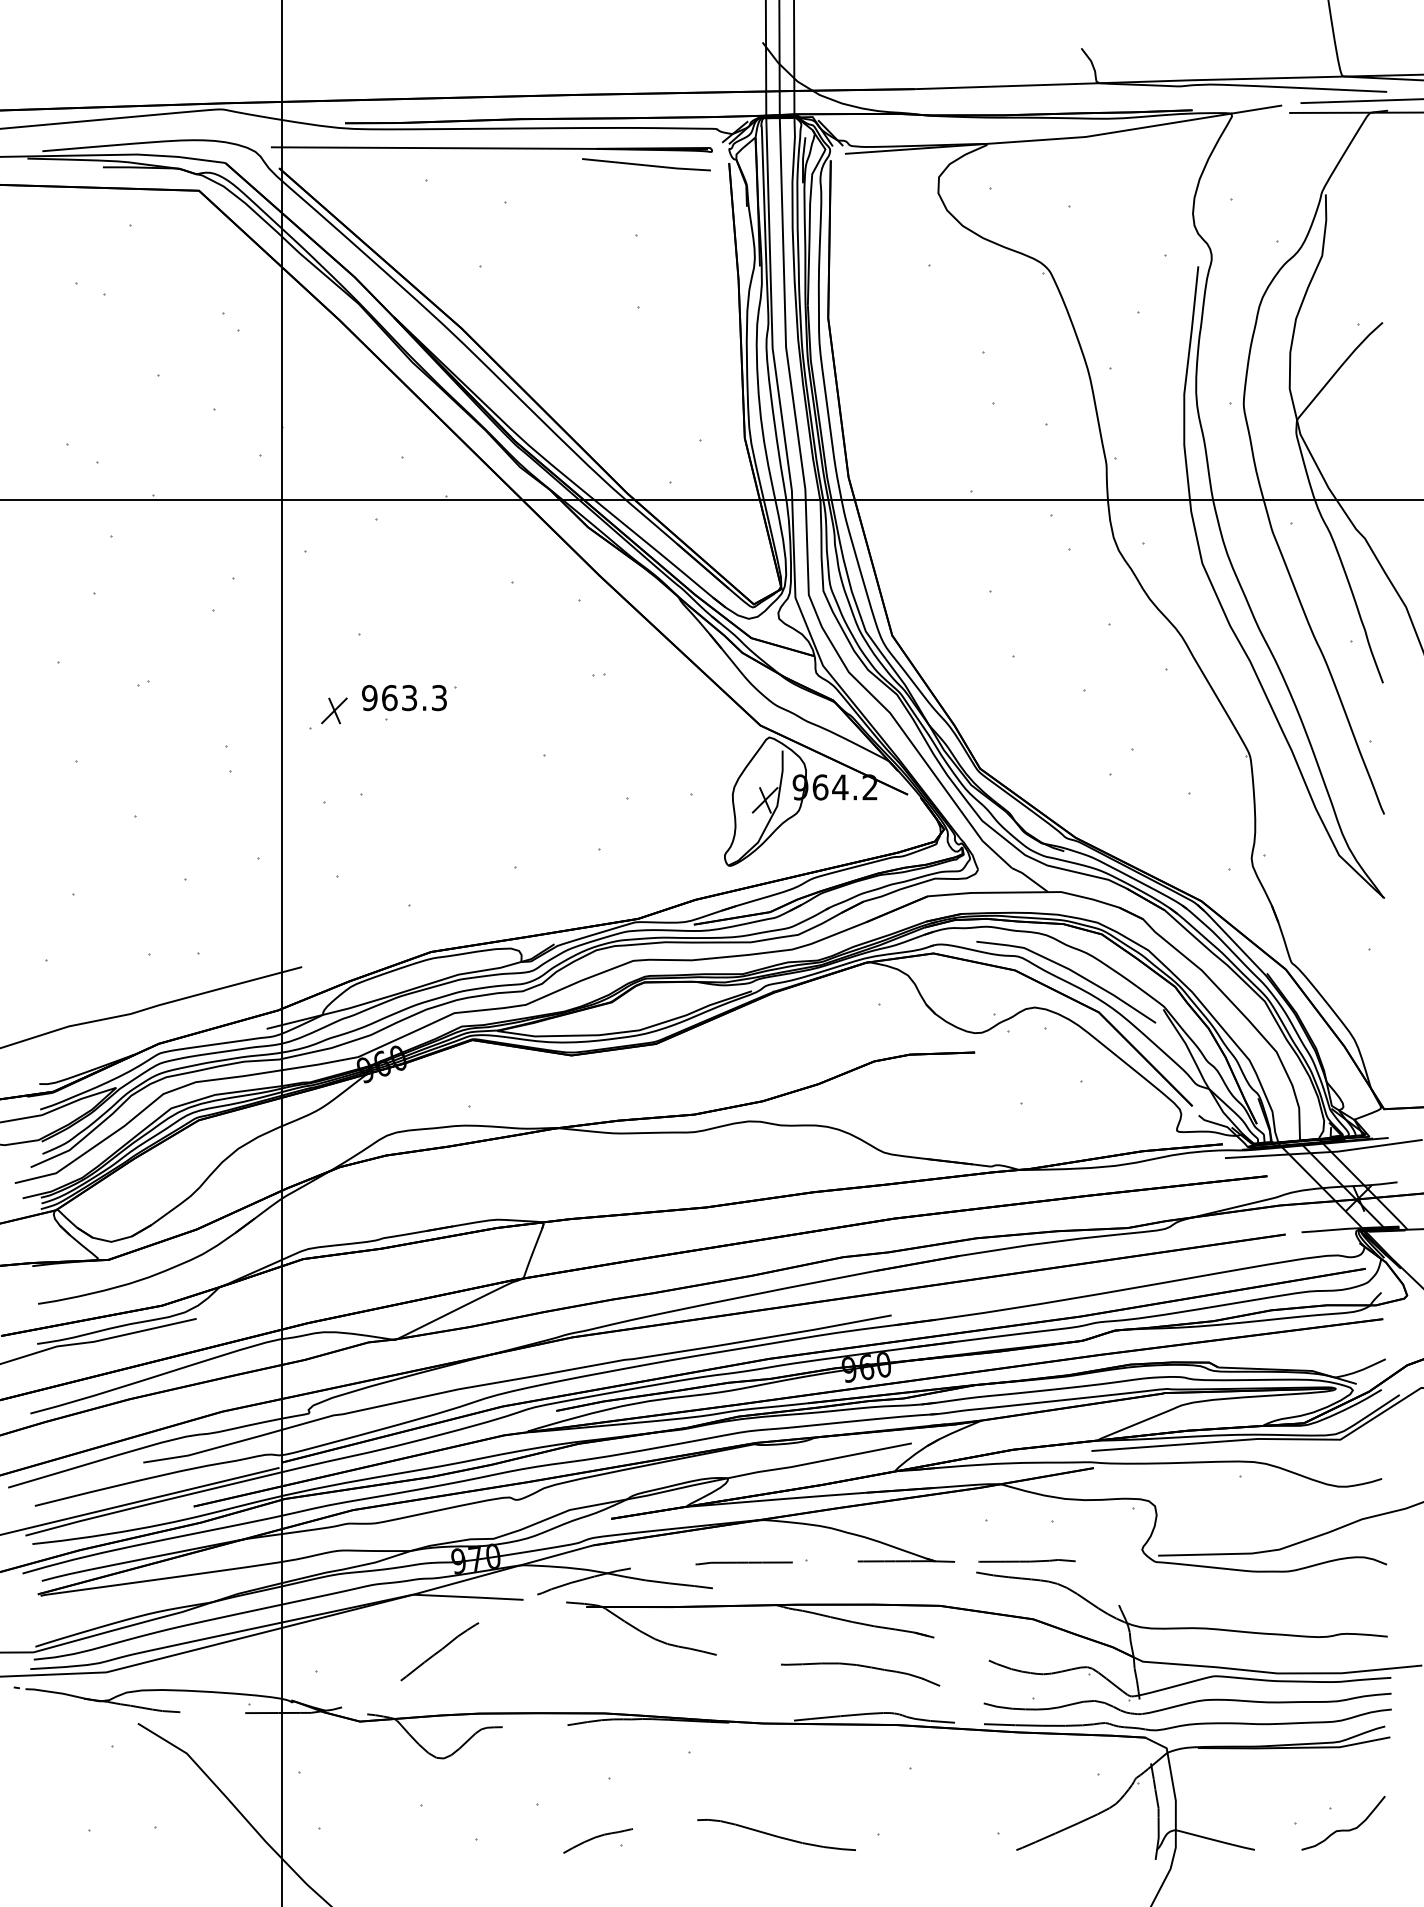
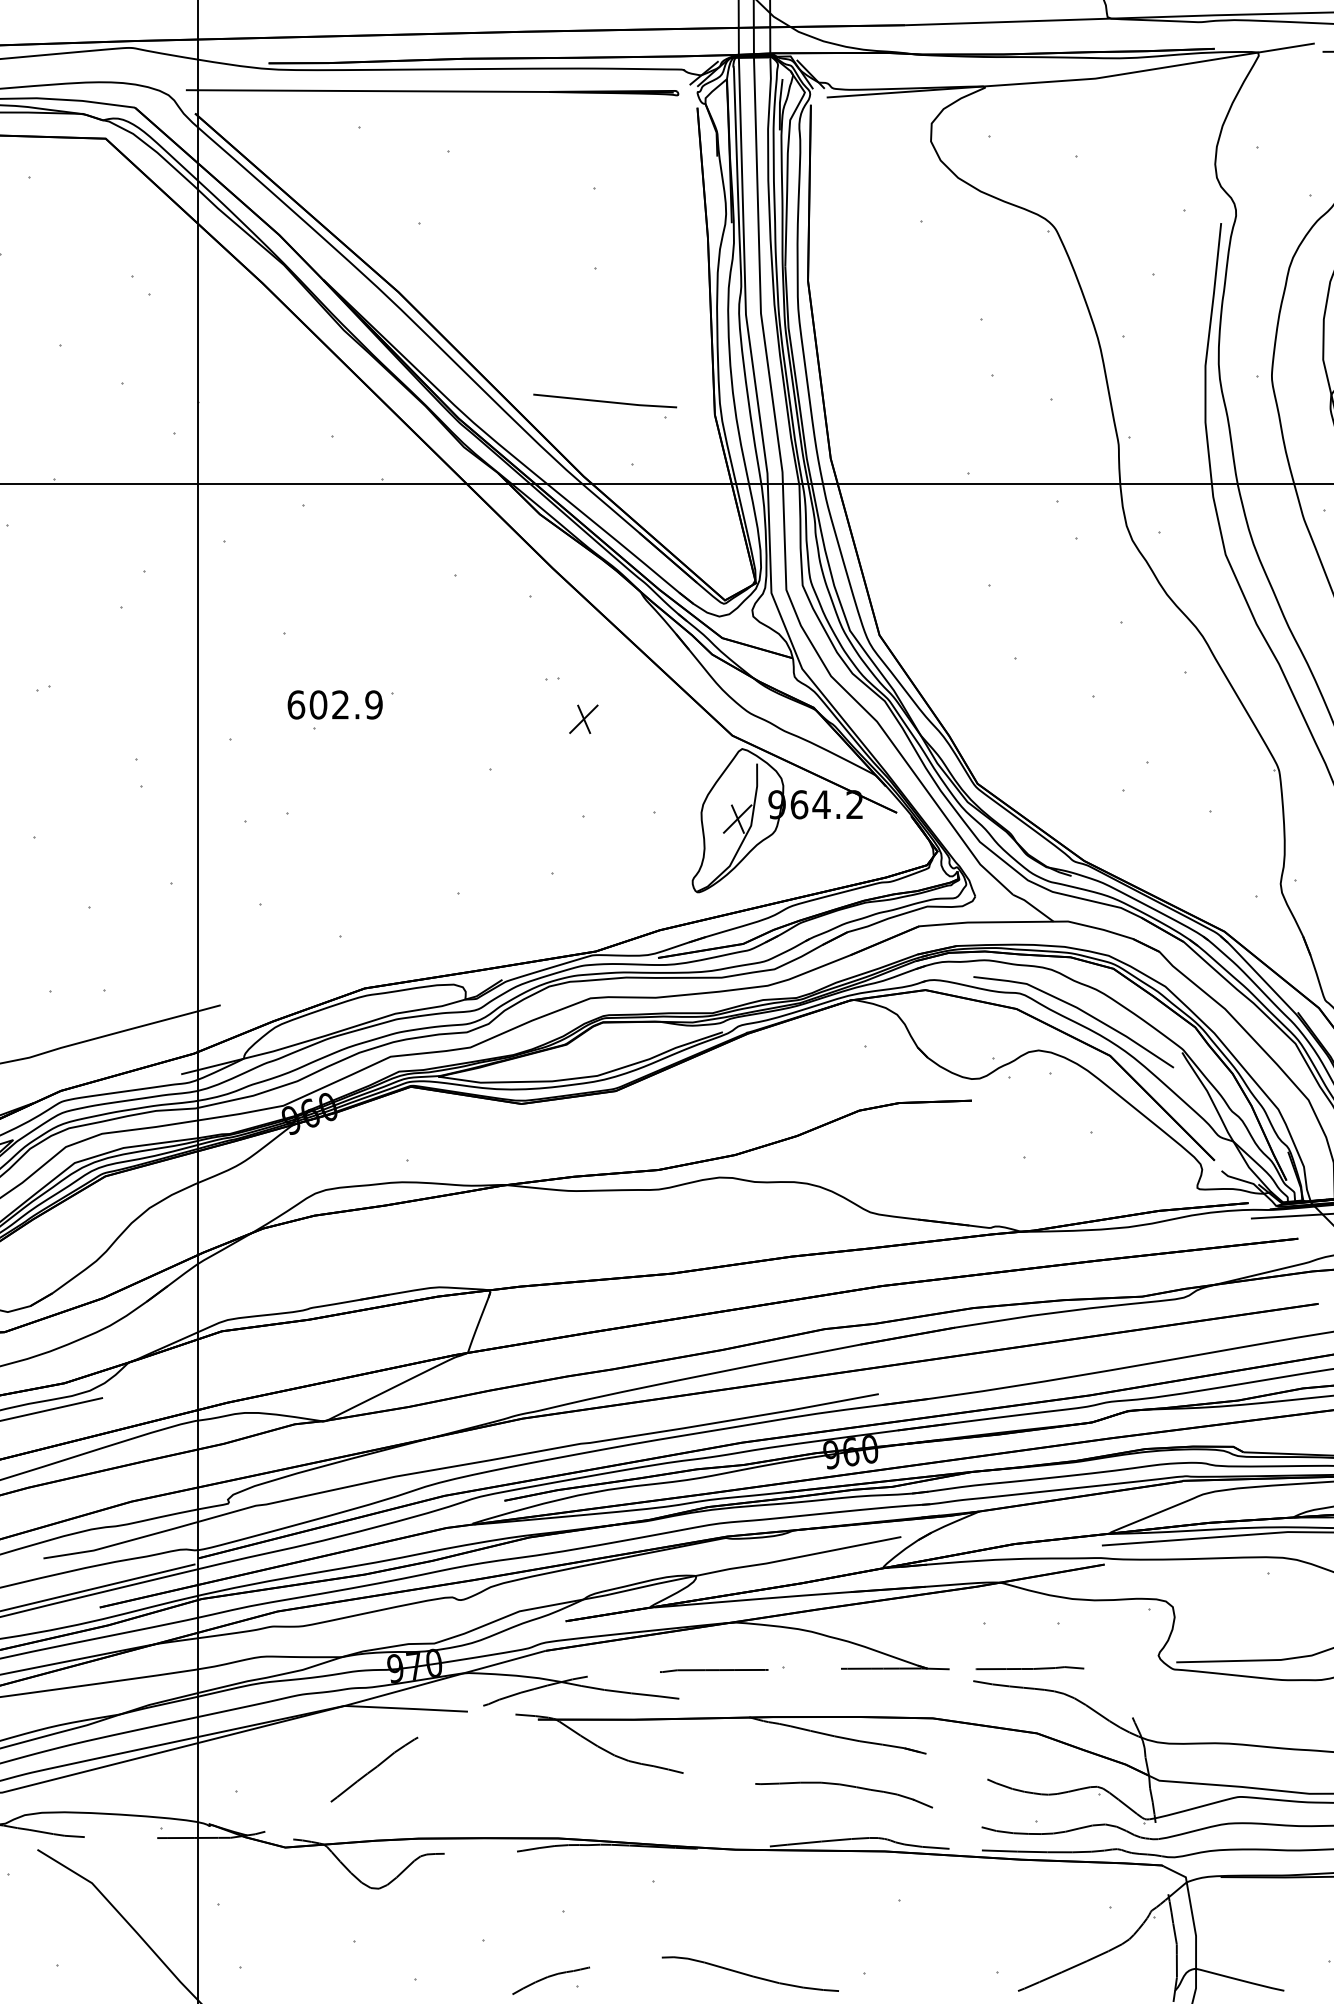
line: (646, 164) -> (605, 400), moved
text: (404, 698) -> (335, 705), 963.3 -> 602.9
part: (334, 710) -> (583, 718), moved

